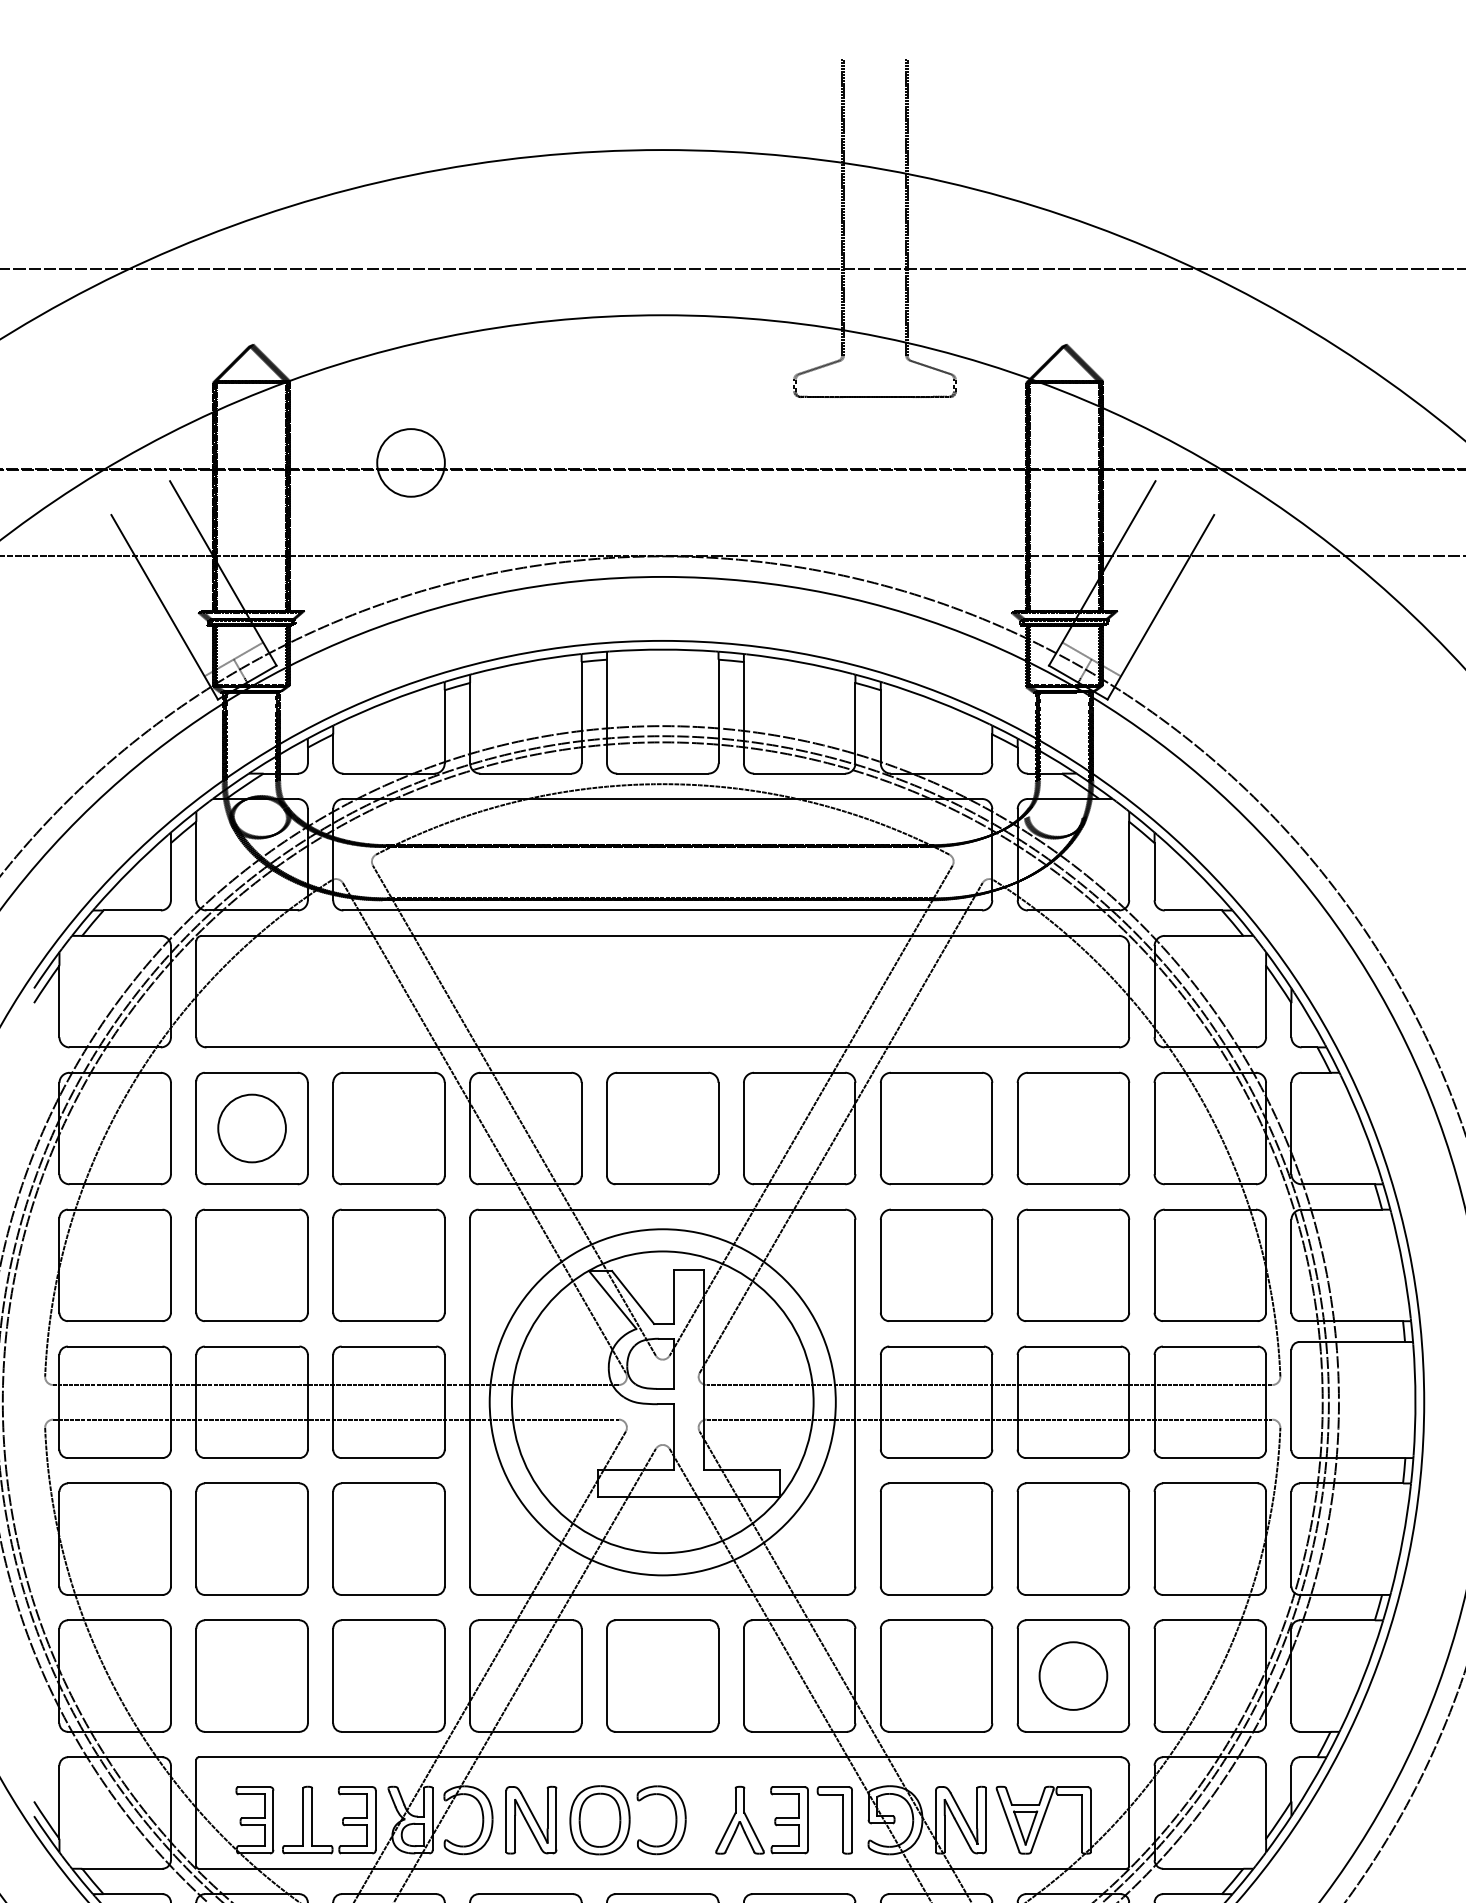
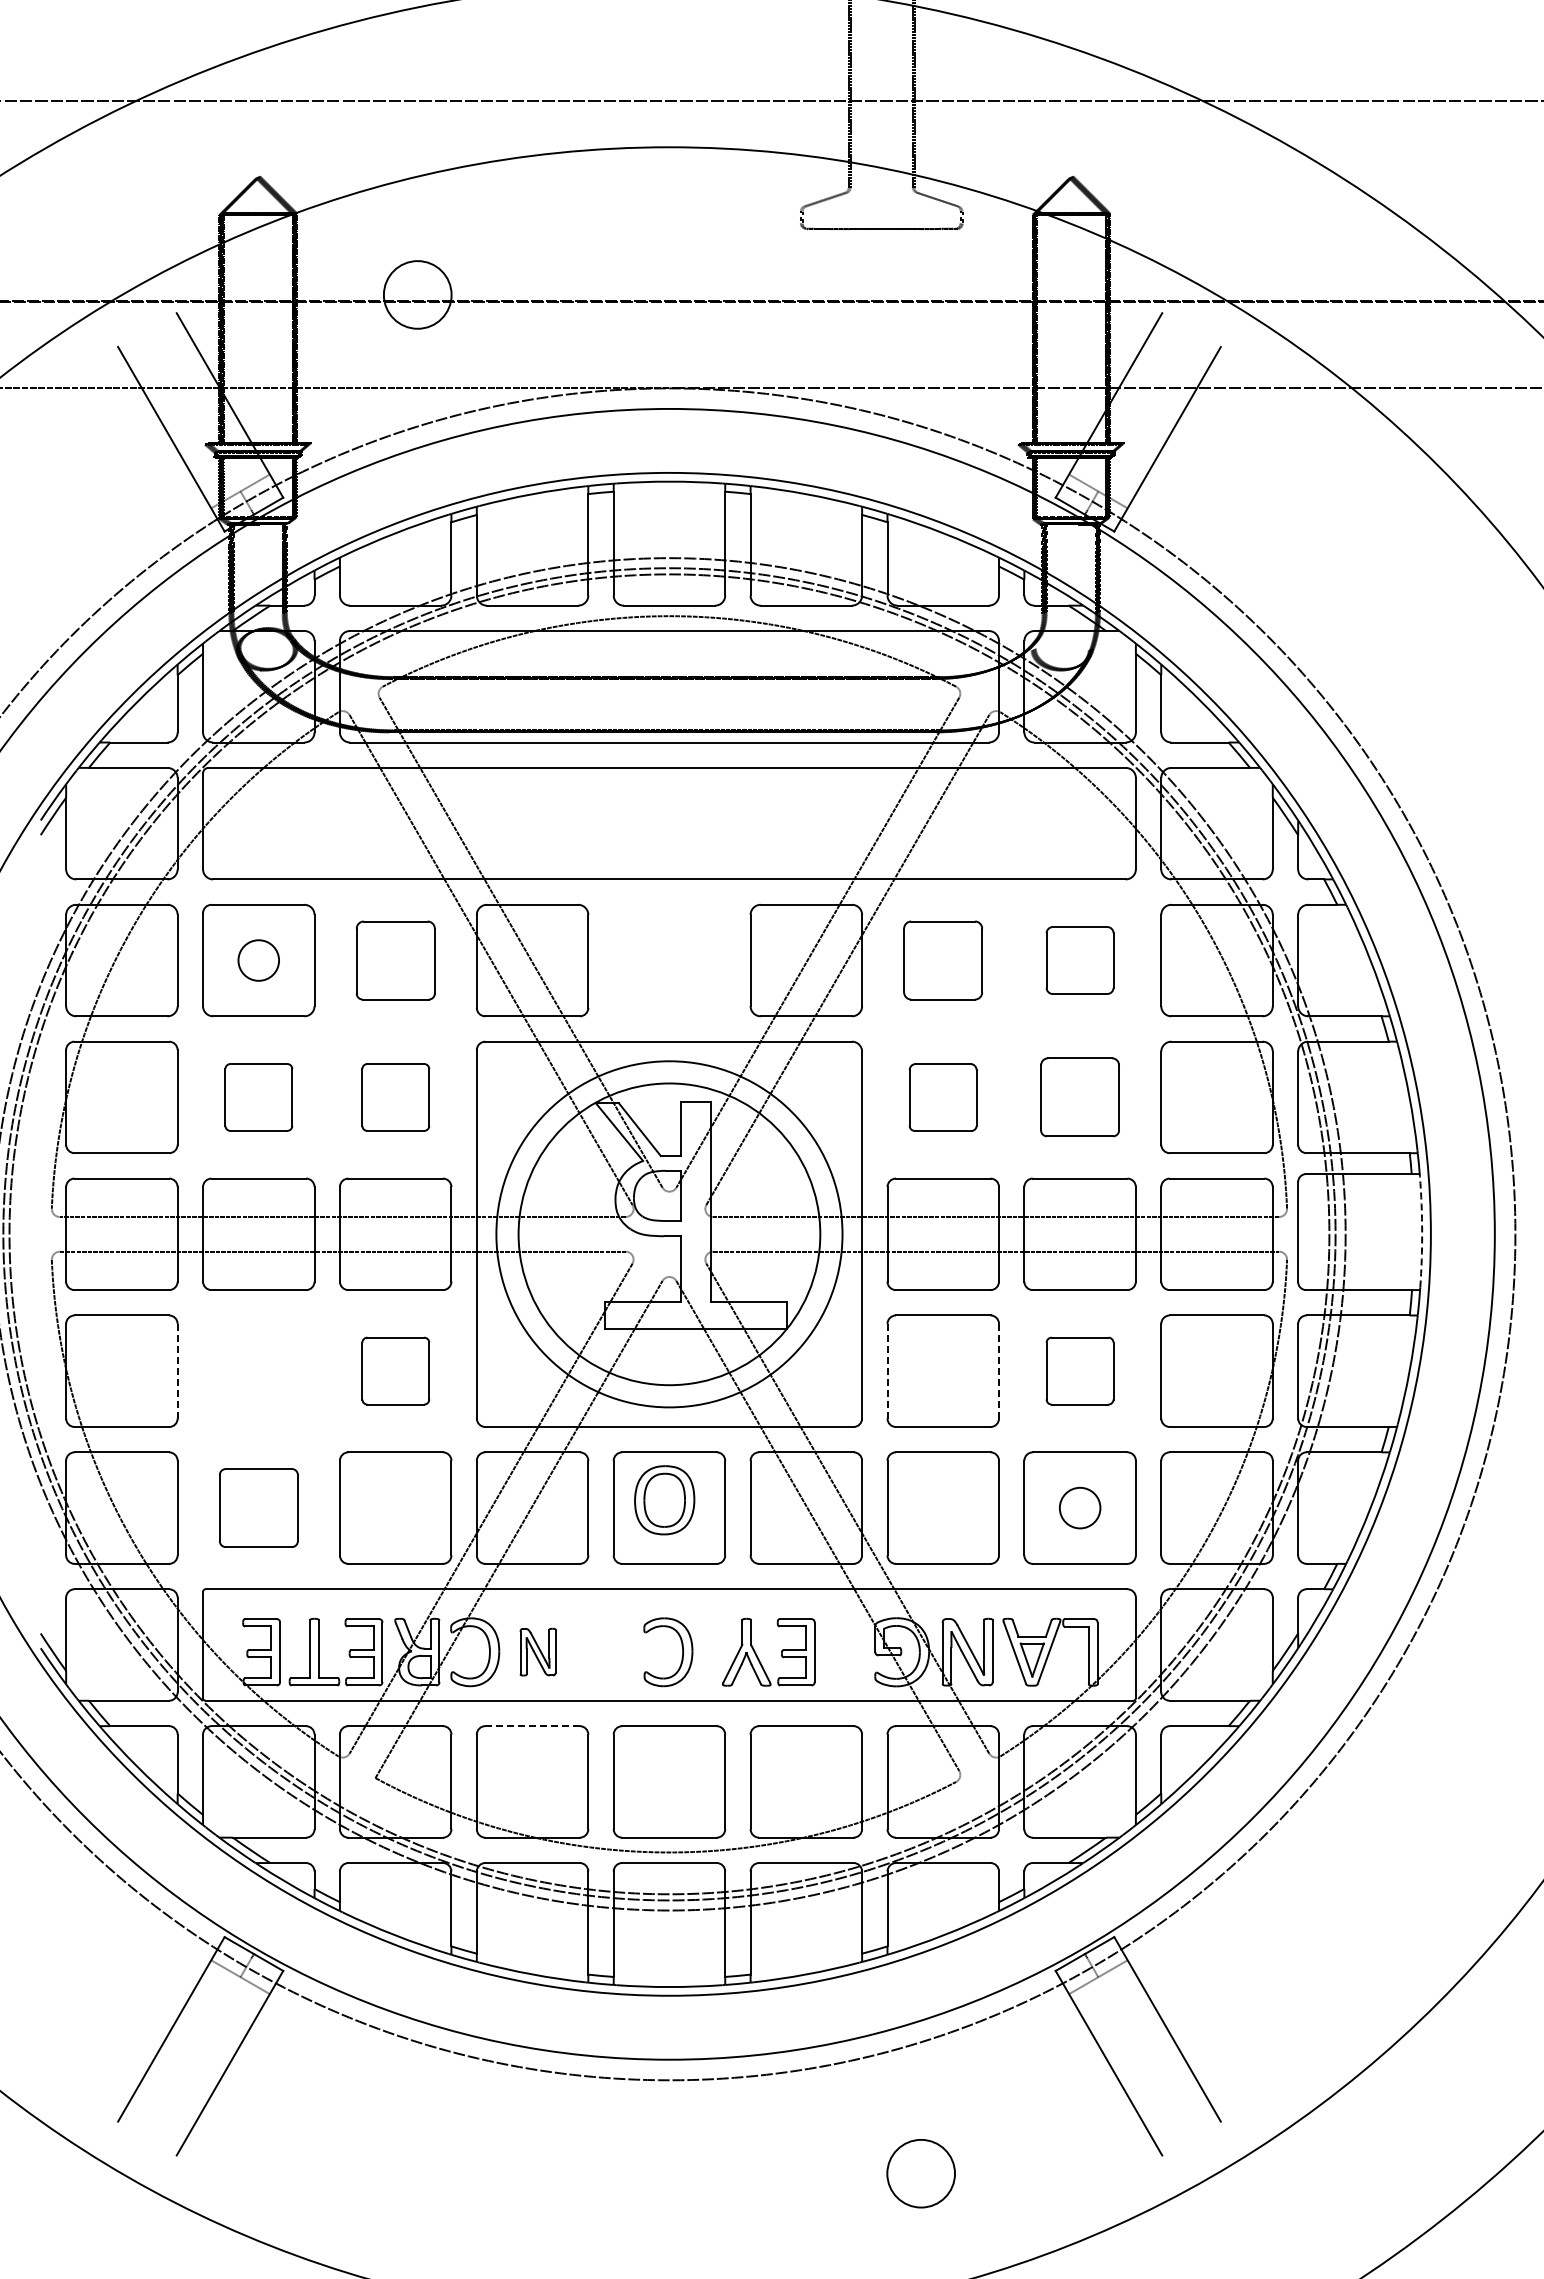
circle: (251, 1128) -> (258, 960), size x0.6
part: (388, 1128) -> (395, 960), size x0.7
part: (662, 1128) -> (669, 960), removed
part: (935, 1128) -> (942, 960), size x0.7
part: (1072, 1128) -> (1079, 960), size x0.6
part: (1072, 1264) -> (1079, 1096), size x0.7
part: (251, 1265) -> (258, 1097), size x0.6
part: (388, 1265) -> (395, 1097), size x0.6
part: (935, 1265) -> (942, 1097), size x0.6
arc: (1415, 1400) -> (1422, 1232), solid -> dashed
part: (251, 1538) -> (258, 1370), removed
part: (388, 1538) -> (395, 1370), size x0.6
line: (880, 1538) -> (887, 1370), solid -> dashed
part: (1072, 1538) -> (1079, 1370), size x0.6
line: (170, 1539) -> (177, 1371), solid -> dashed
line: (992, 1539) -> (999, 1371), solid -> dashed
part: (251, 1675) -> (258, 1507), size x0.7
circle: (1072, 1675) -> (1079, 1507), size x0.6
part: (530, 1819) -> (537, 1651), size x0.7
part: (599, 1820) -> (664, 1500), moved
part: (842, 1820) -> (849, 1652), removed
line: (526, 1894) -> (533, 1726), solid -> dashed

